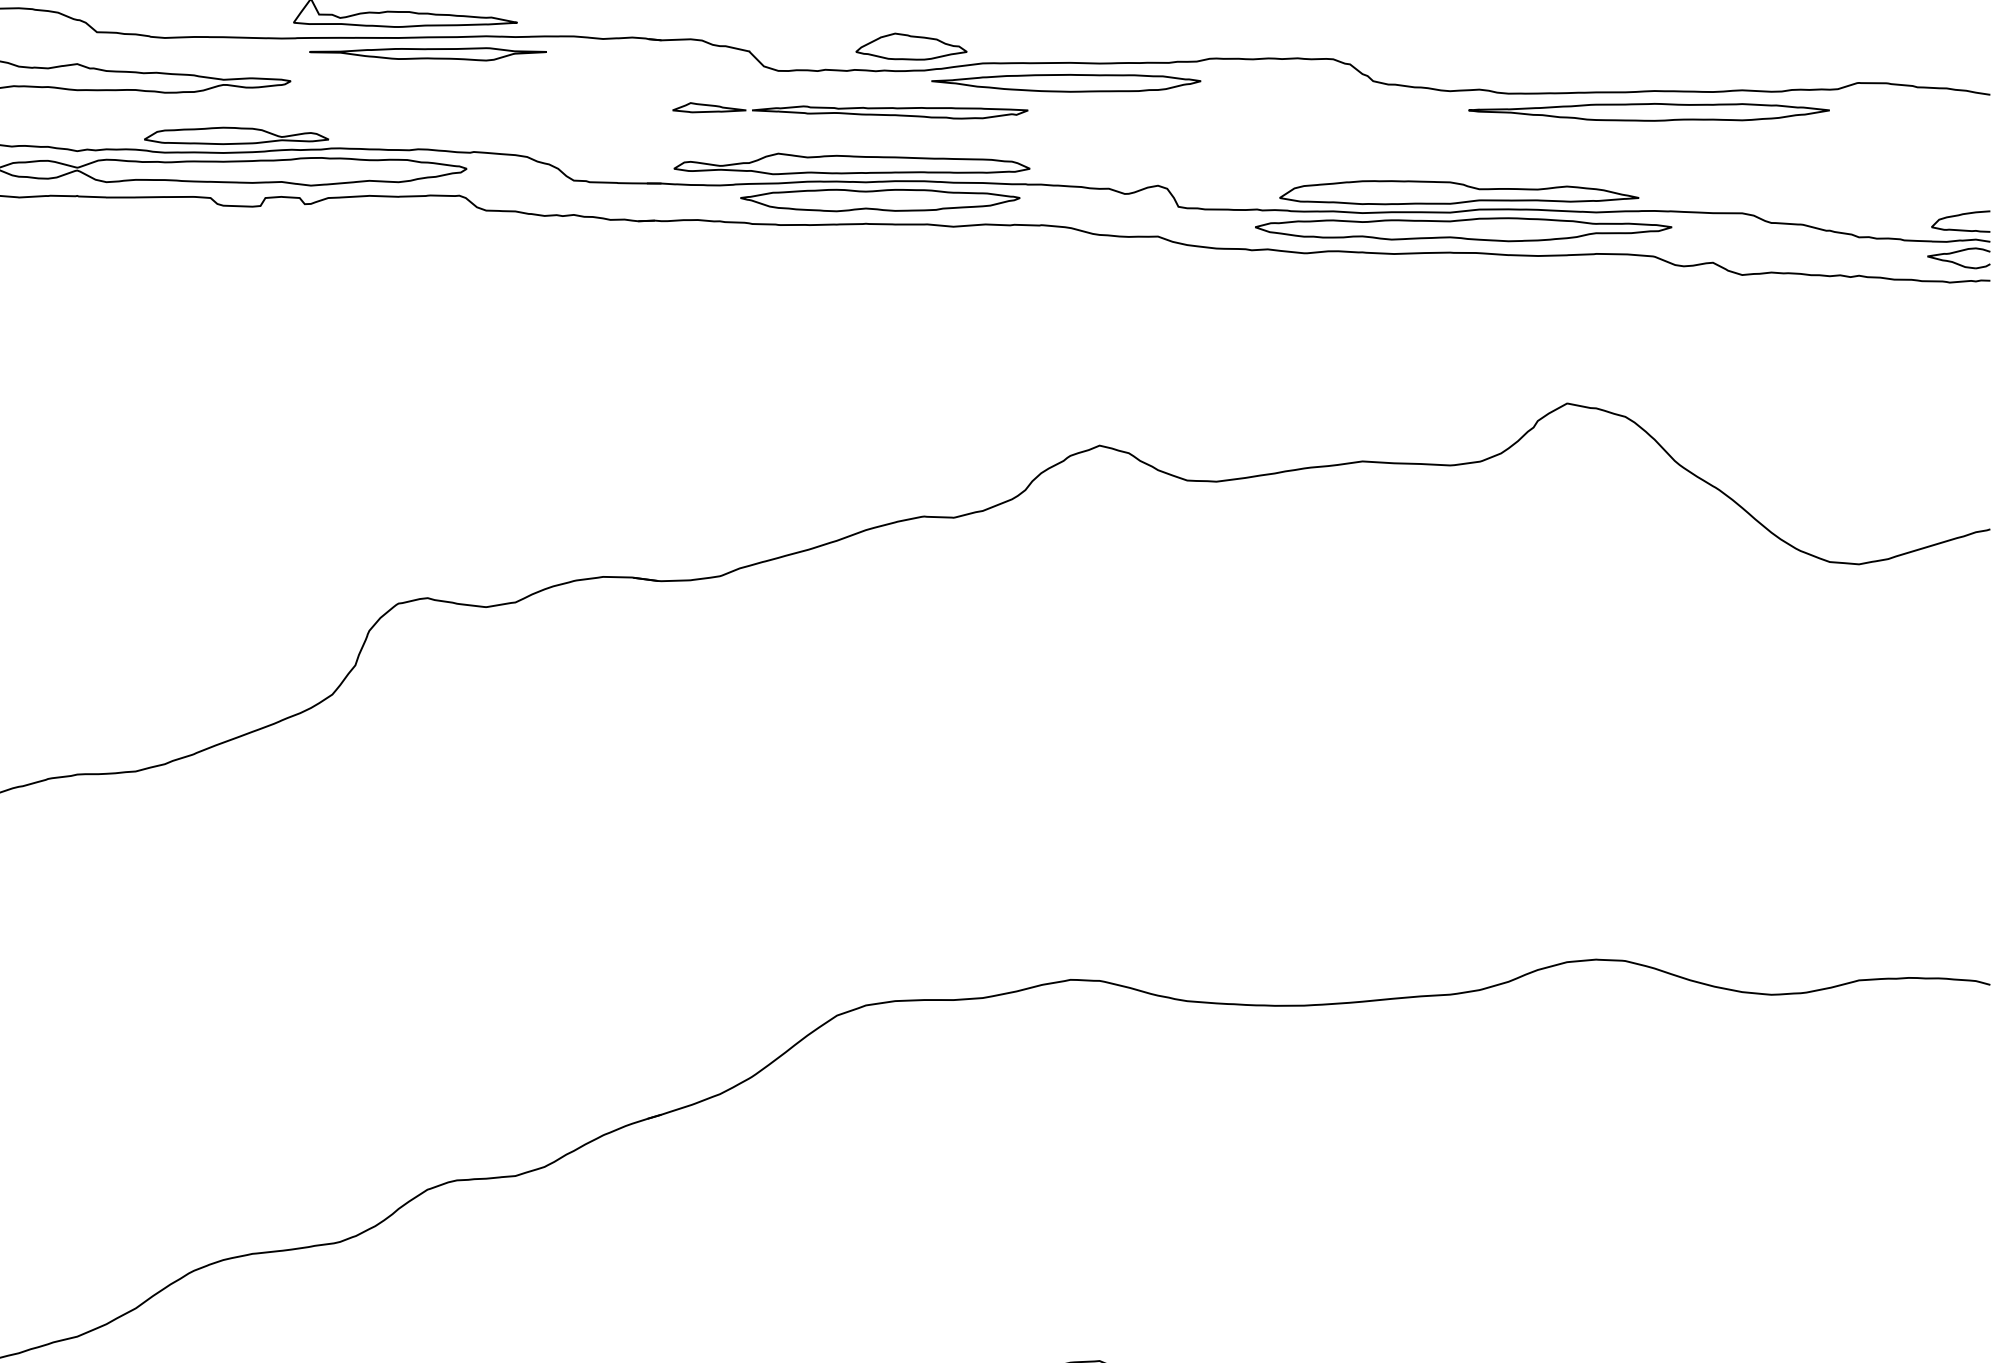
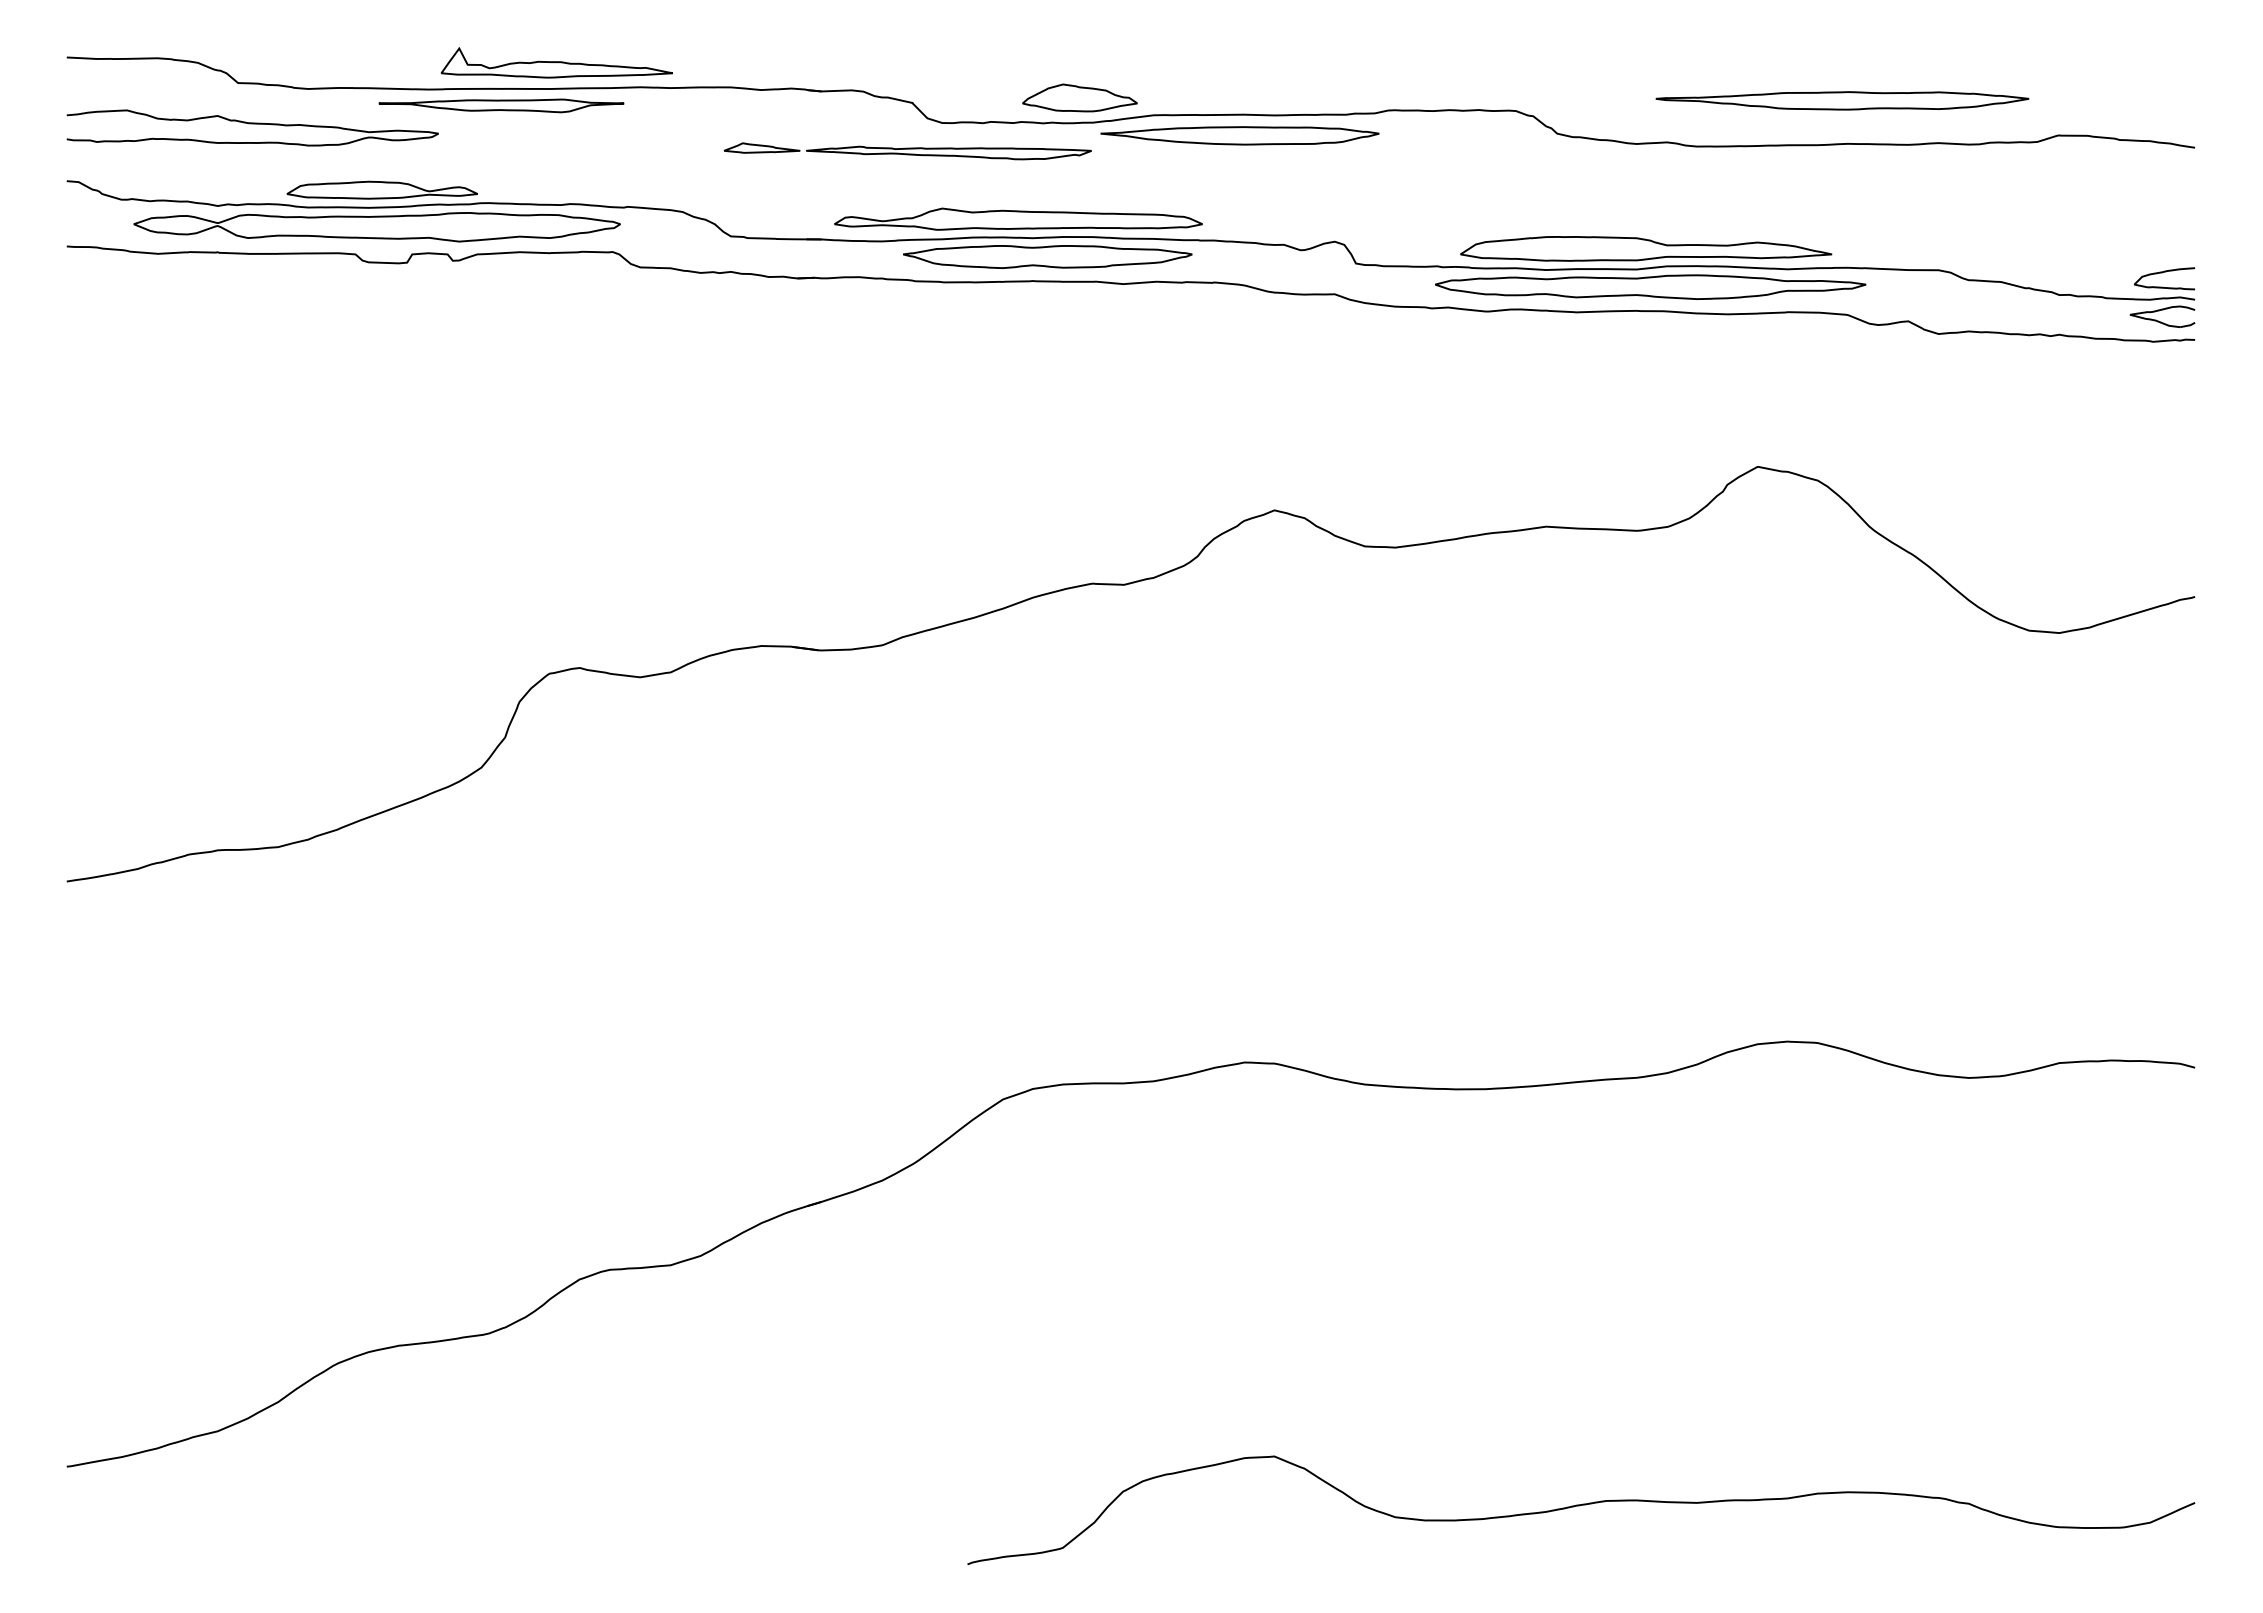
part: (428, 53) -> (501, 105), moved
part: (850, 111) -> (907, 151), moved
part: (1649, 111) -> (1842, 100), moved

